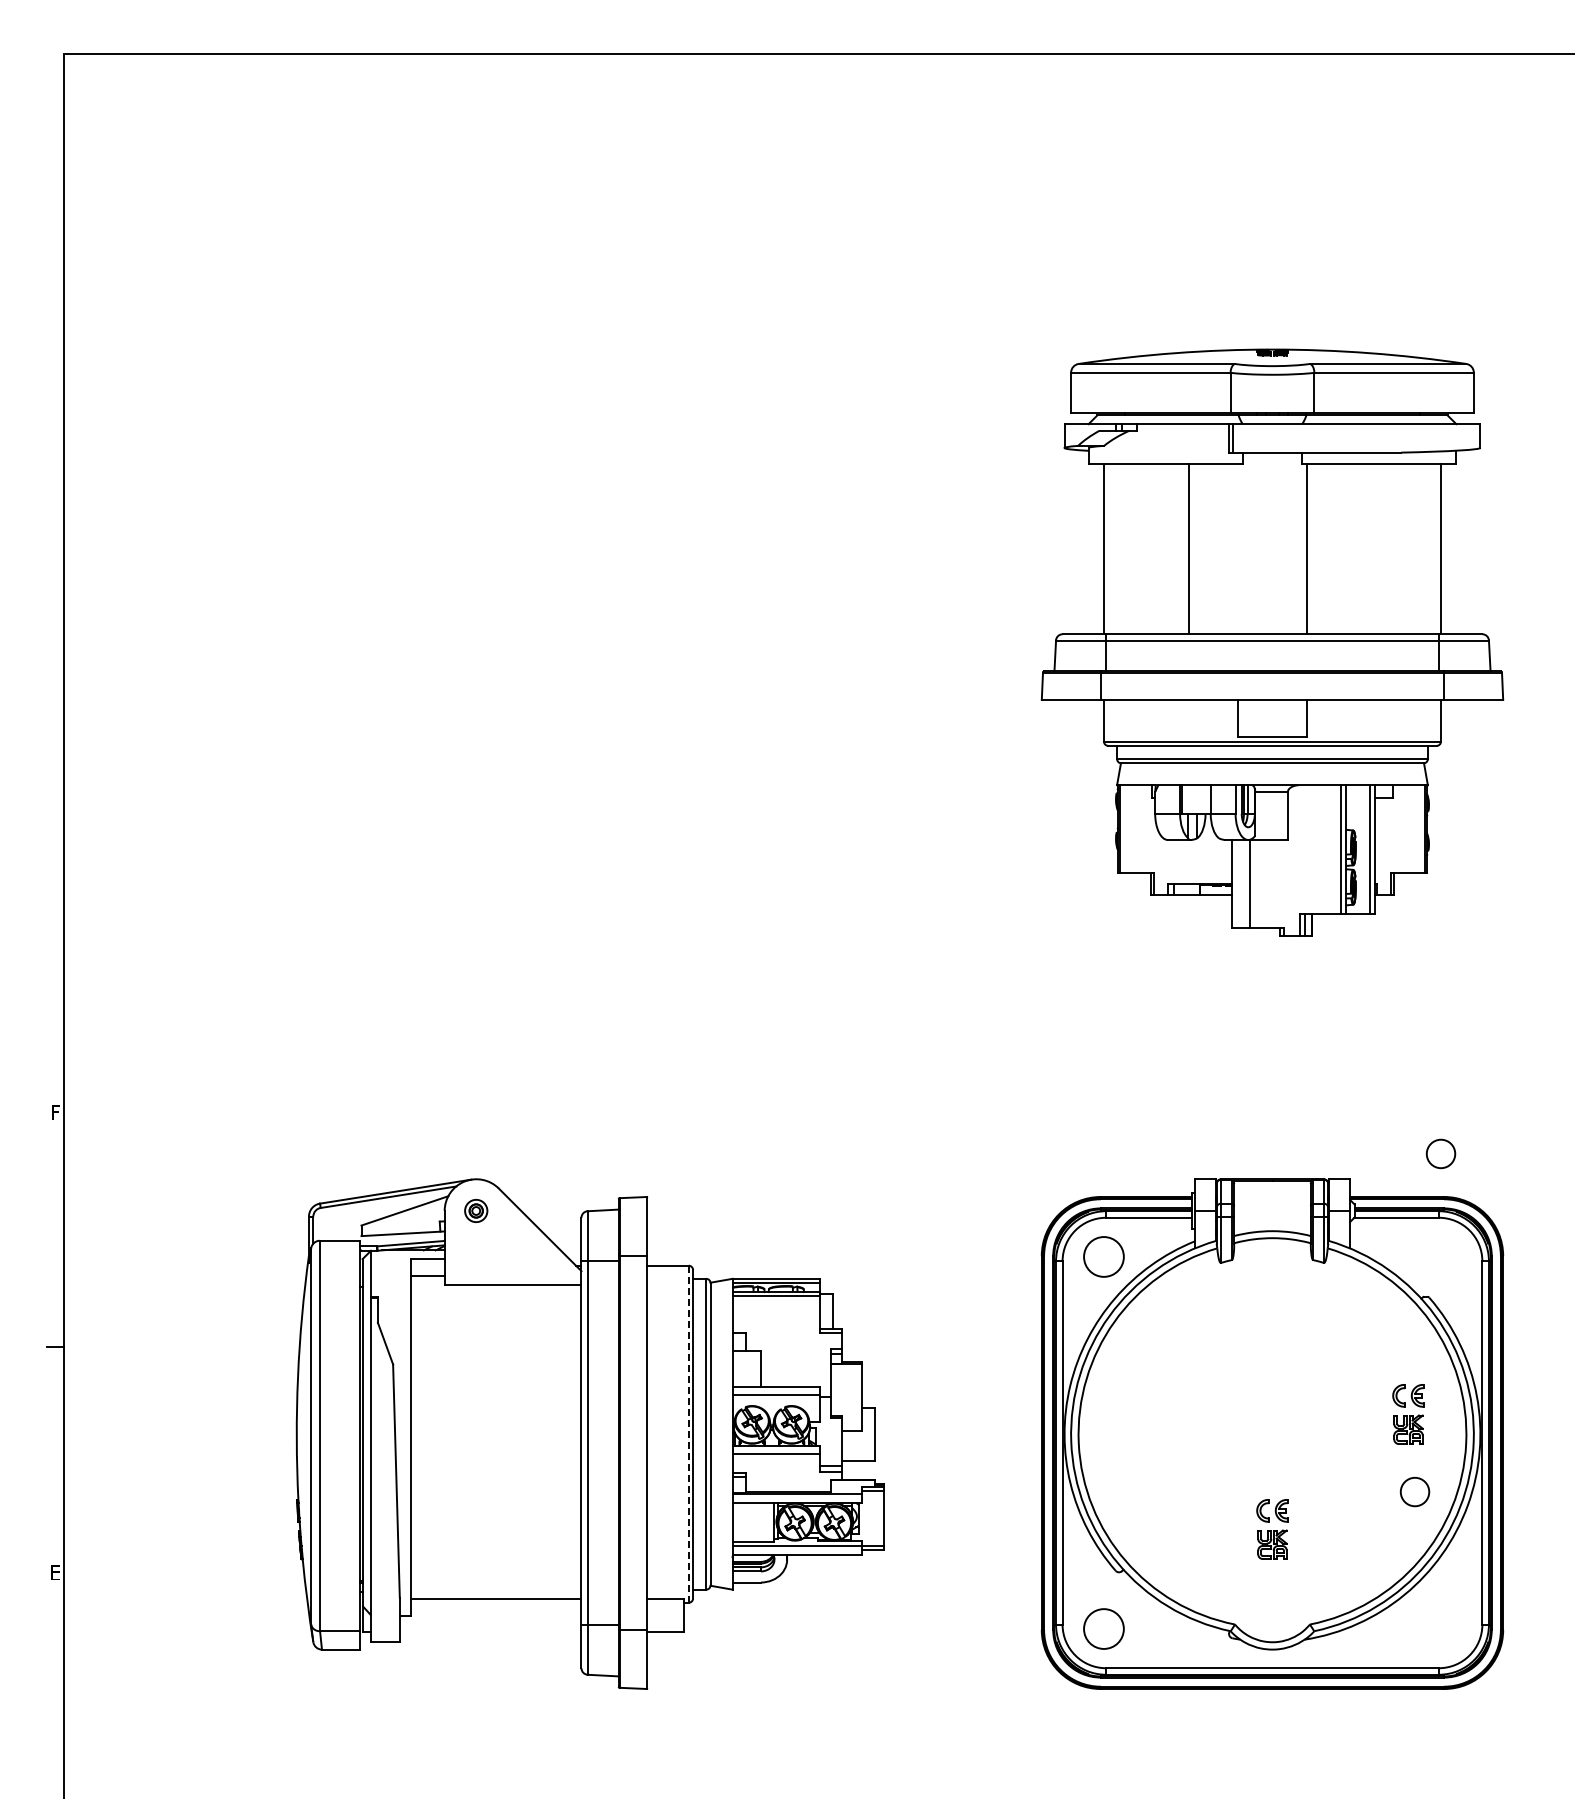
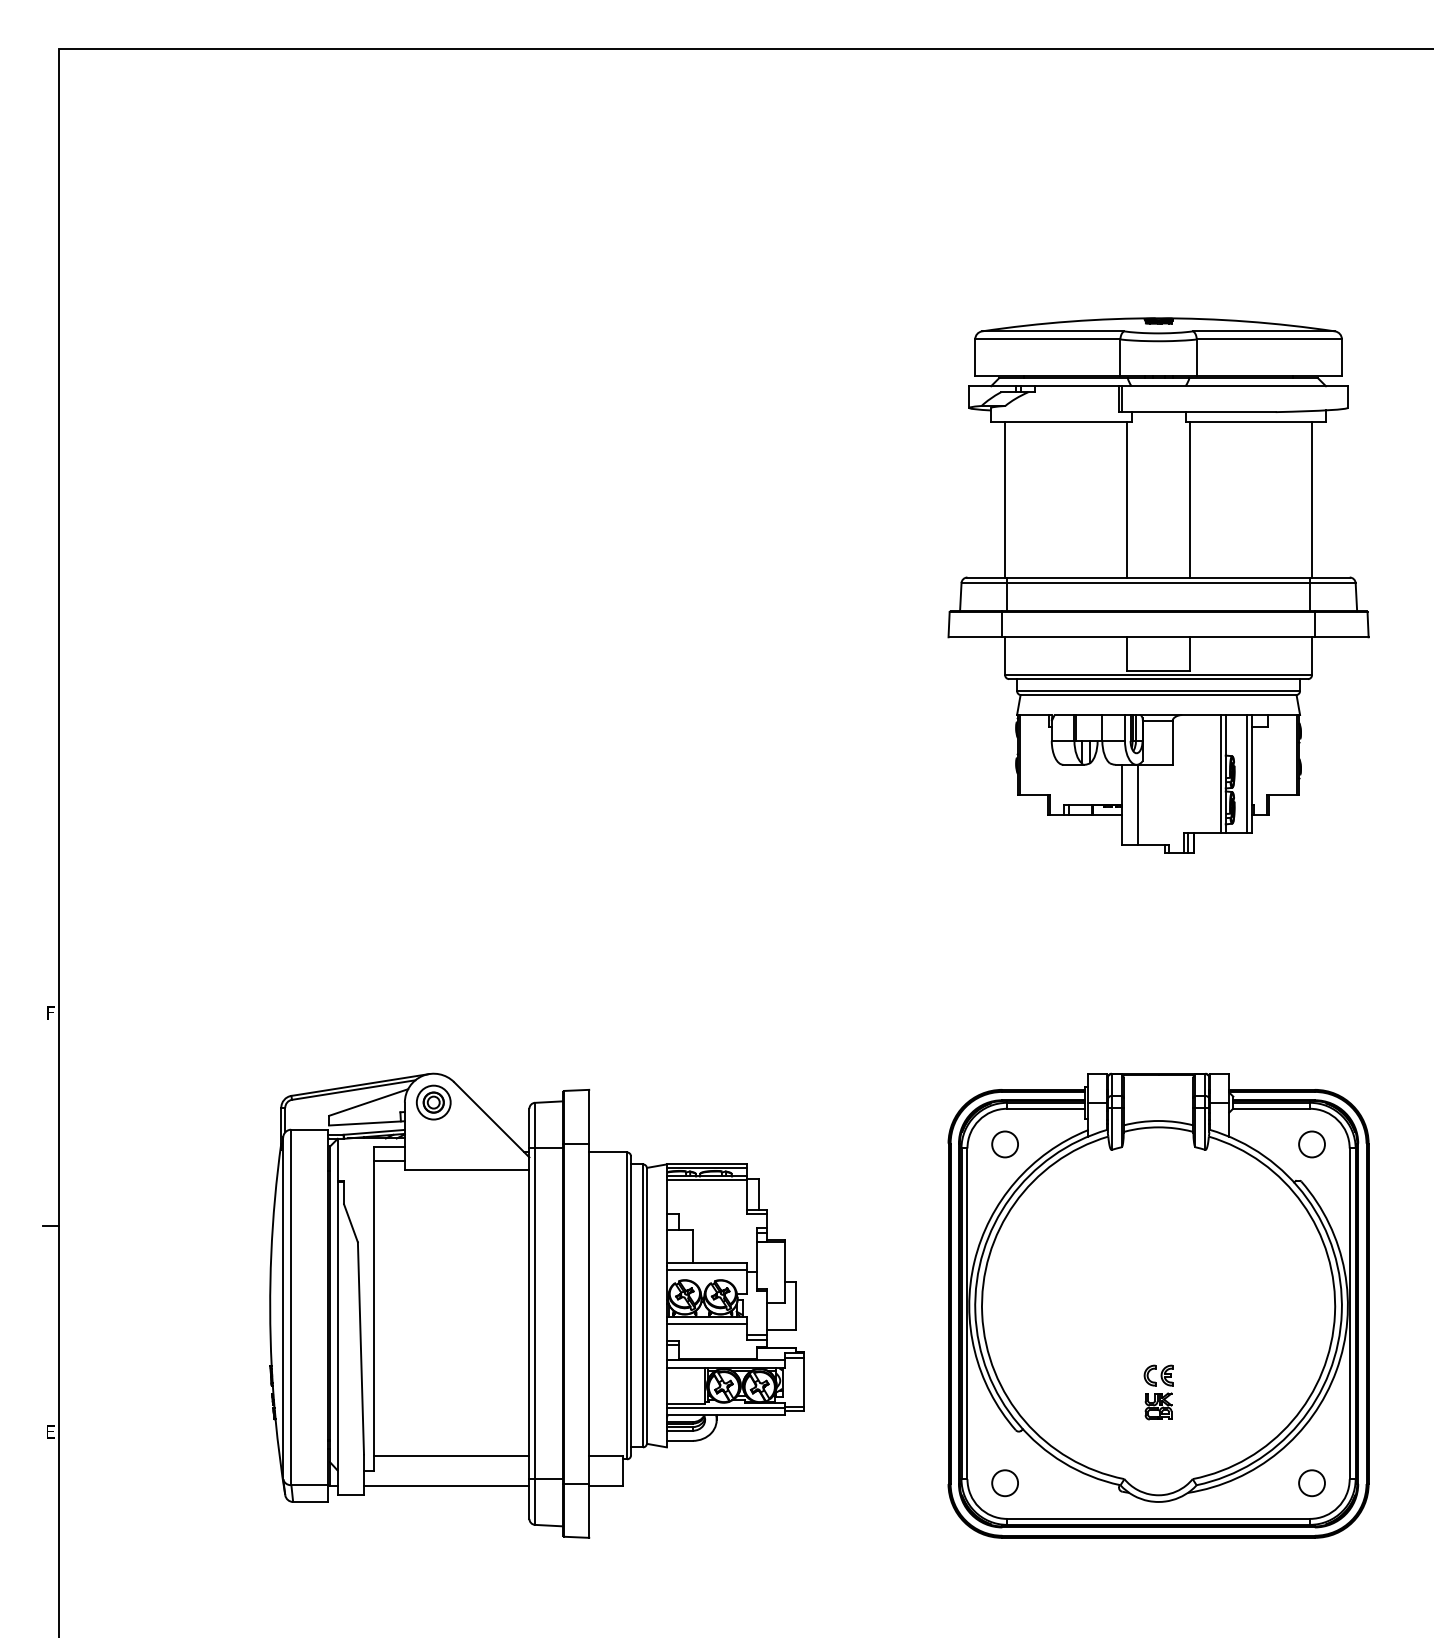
line: (1188, 548) -> (1126, 499), moved
circle: (1440, 1153) -> (1311, 1144), moved
part: (475, 1210) -> (432, 1102), size x1.67
circle: (1103, 1256) -> (1004, 1144), size x0.71
part: (1408, 1414) -> (1282, 1287), removed
line: (688, 1434) -> (626, 1306), dashed -> solid
circle: (1414, 1491) -> (1311, 1482), moved
circle: (1103, 1628) -> (1004, 1482), size x0.71
line: (490, 1632) -> (446, 1486), added

